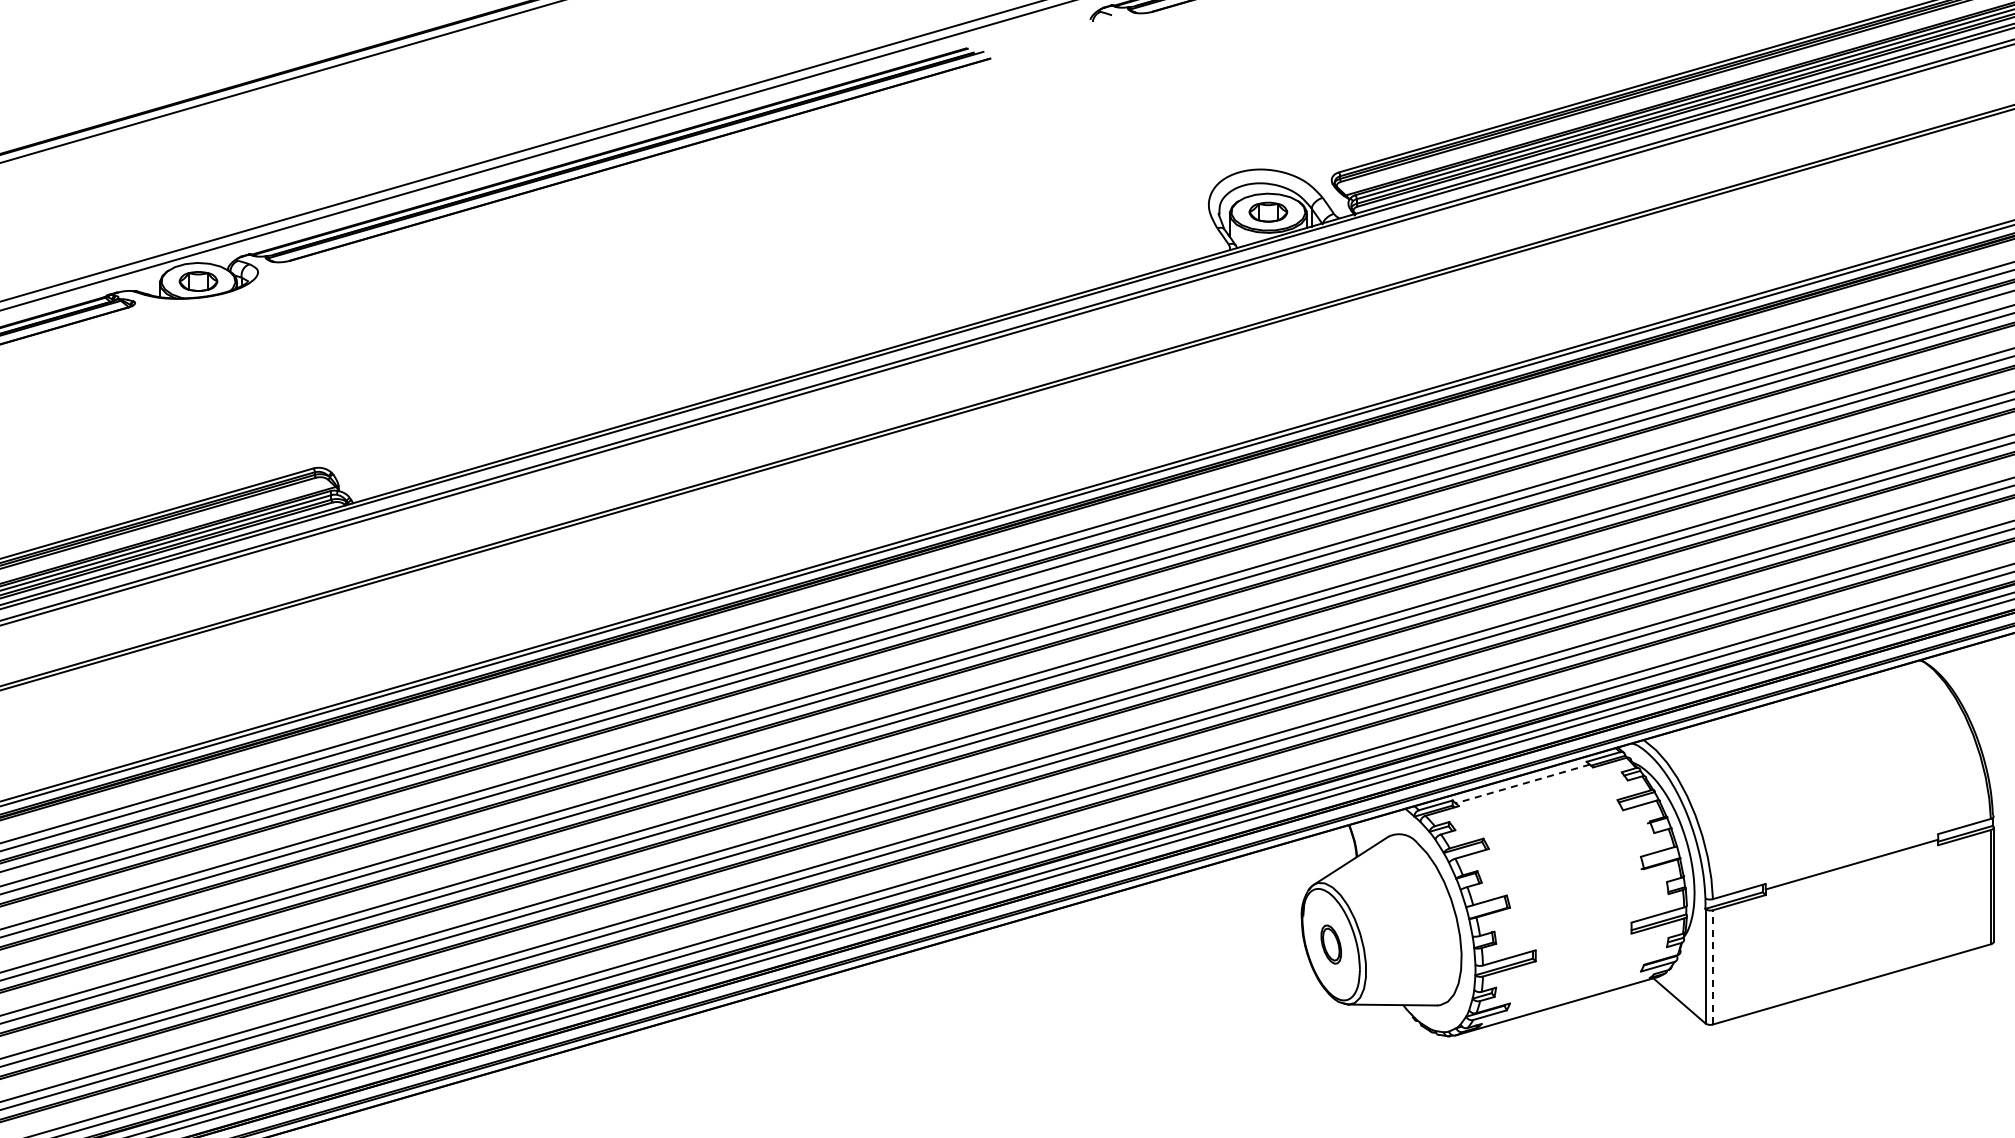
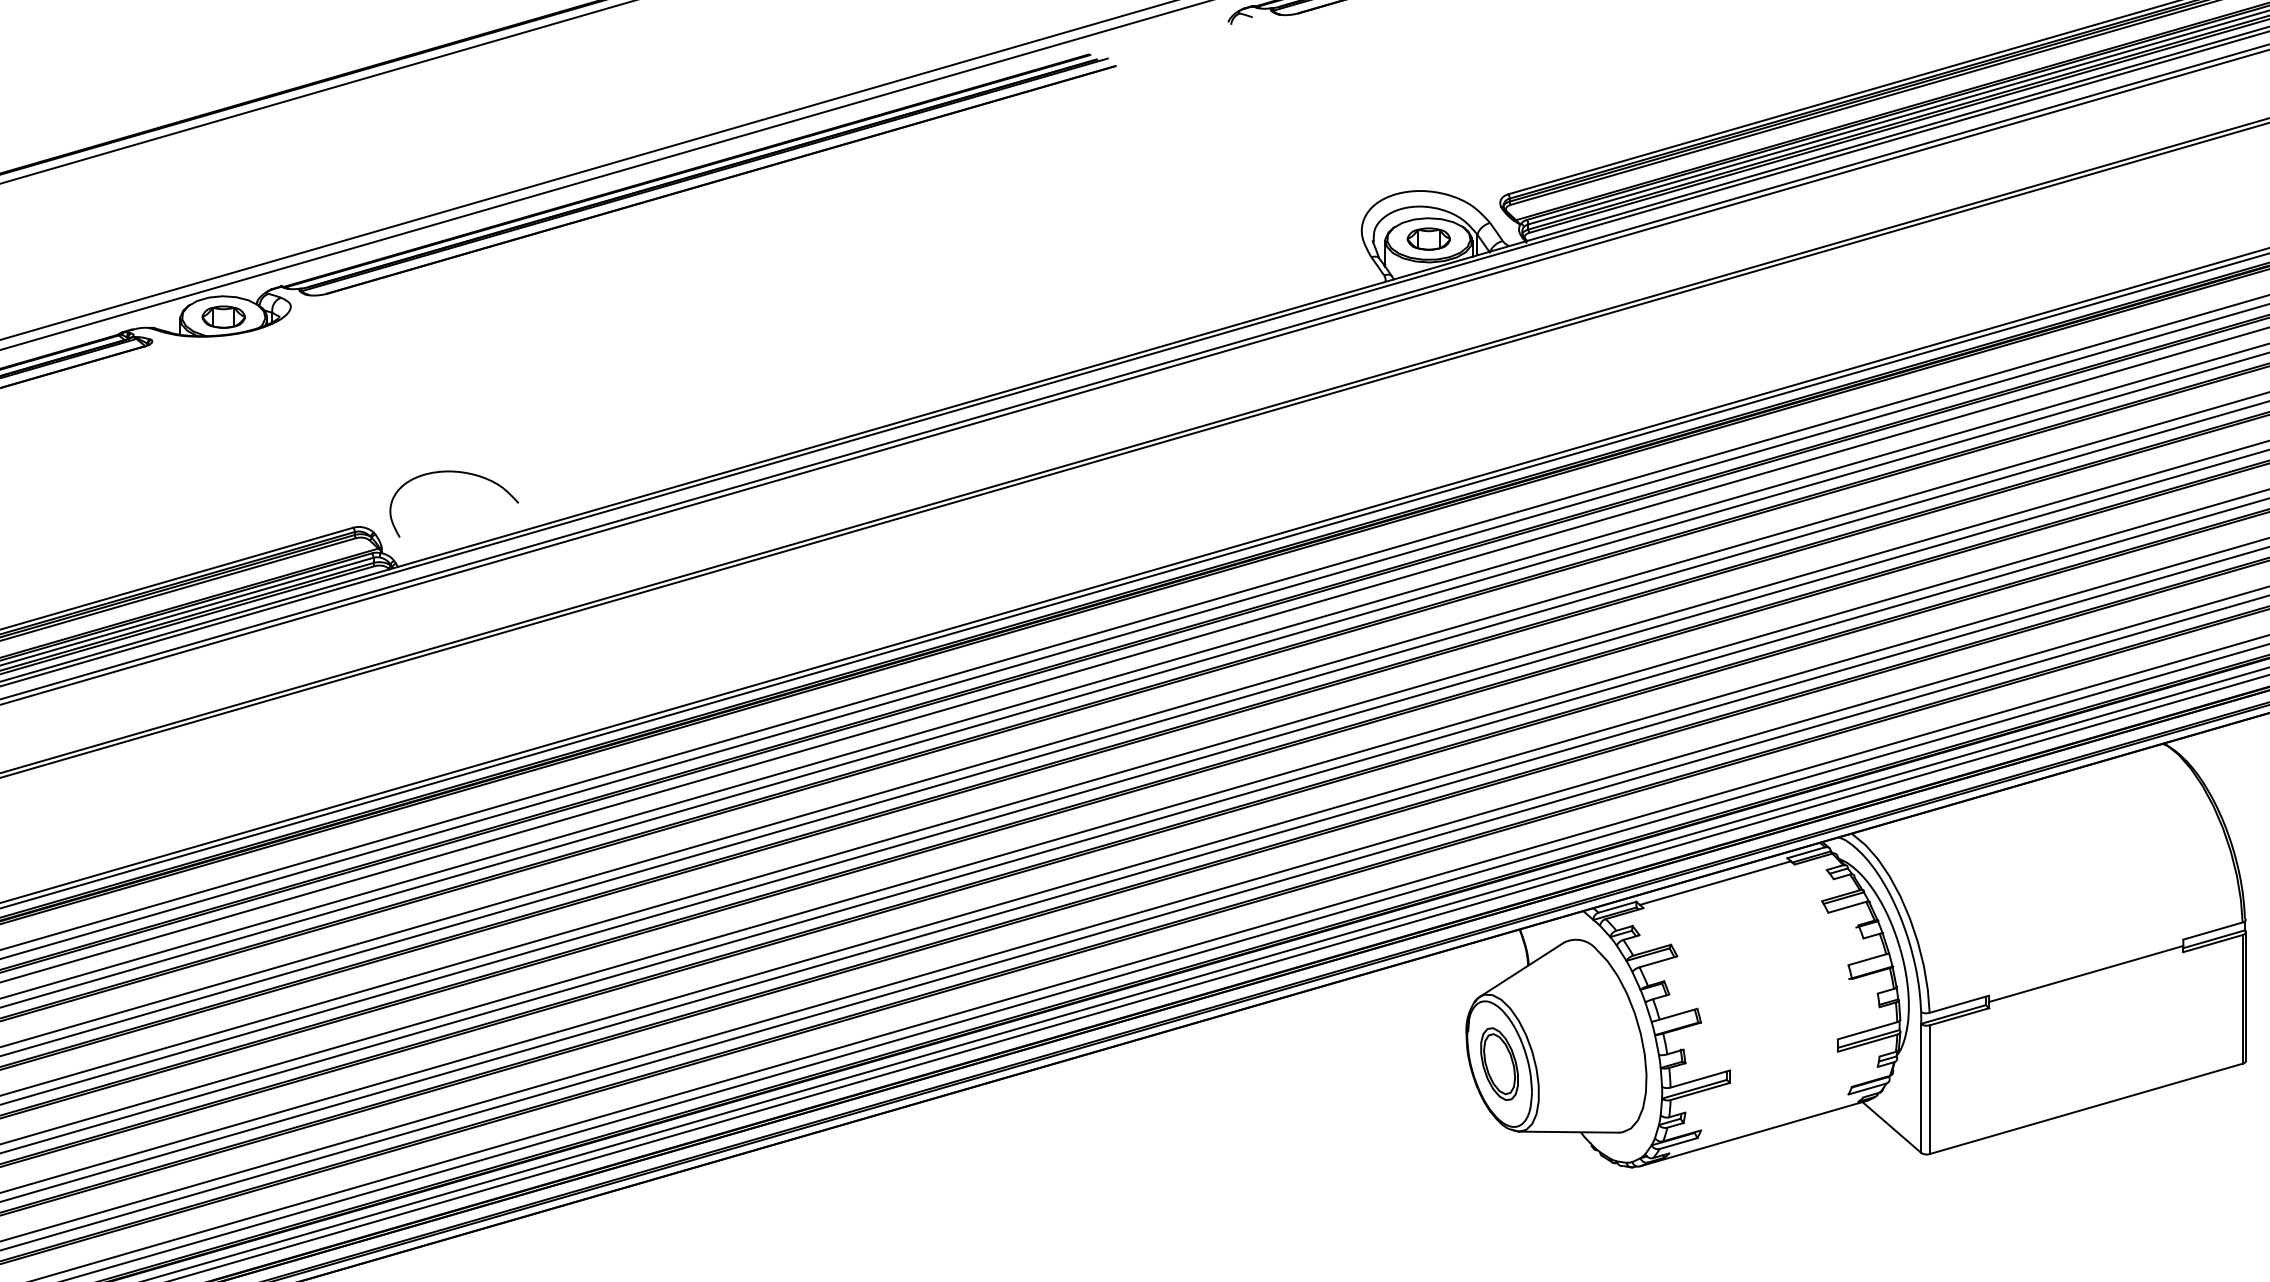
curve: (409, 420) -> (461, 473), added
line: (1522, 783) -> (1715, 882), dashed -> solid
part: (1331, 944) -> (1499, 1063), size x1.67
line: (1713, 966) -> (1930, 1088), dashed -> solid

